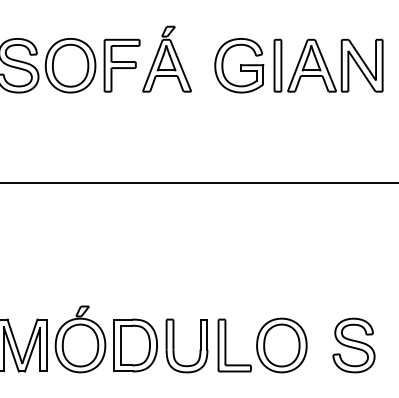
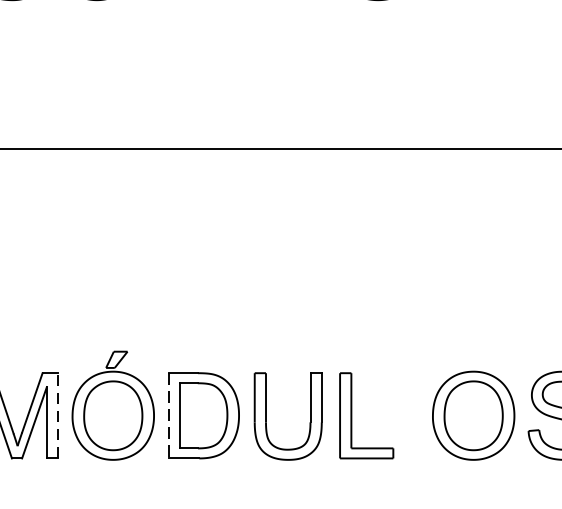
line: (46, 345) -> (57, 415), solid -> dashed
line: (114, 345) -> (169, 415), solid -> dashed
part: (281, 345) -> (473, 415), moved

